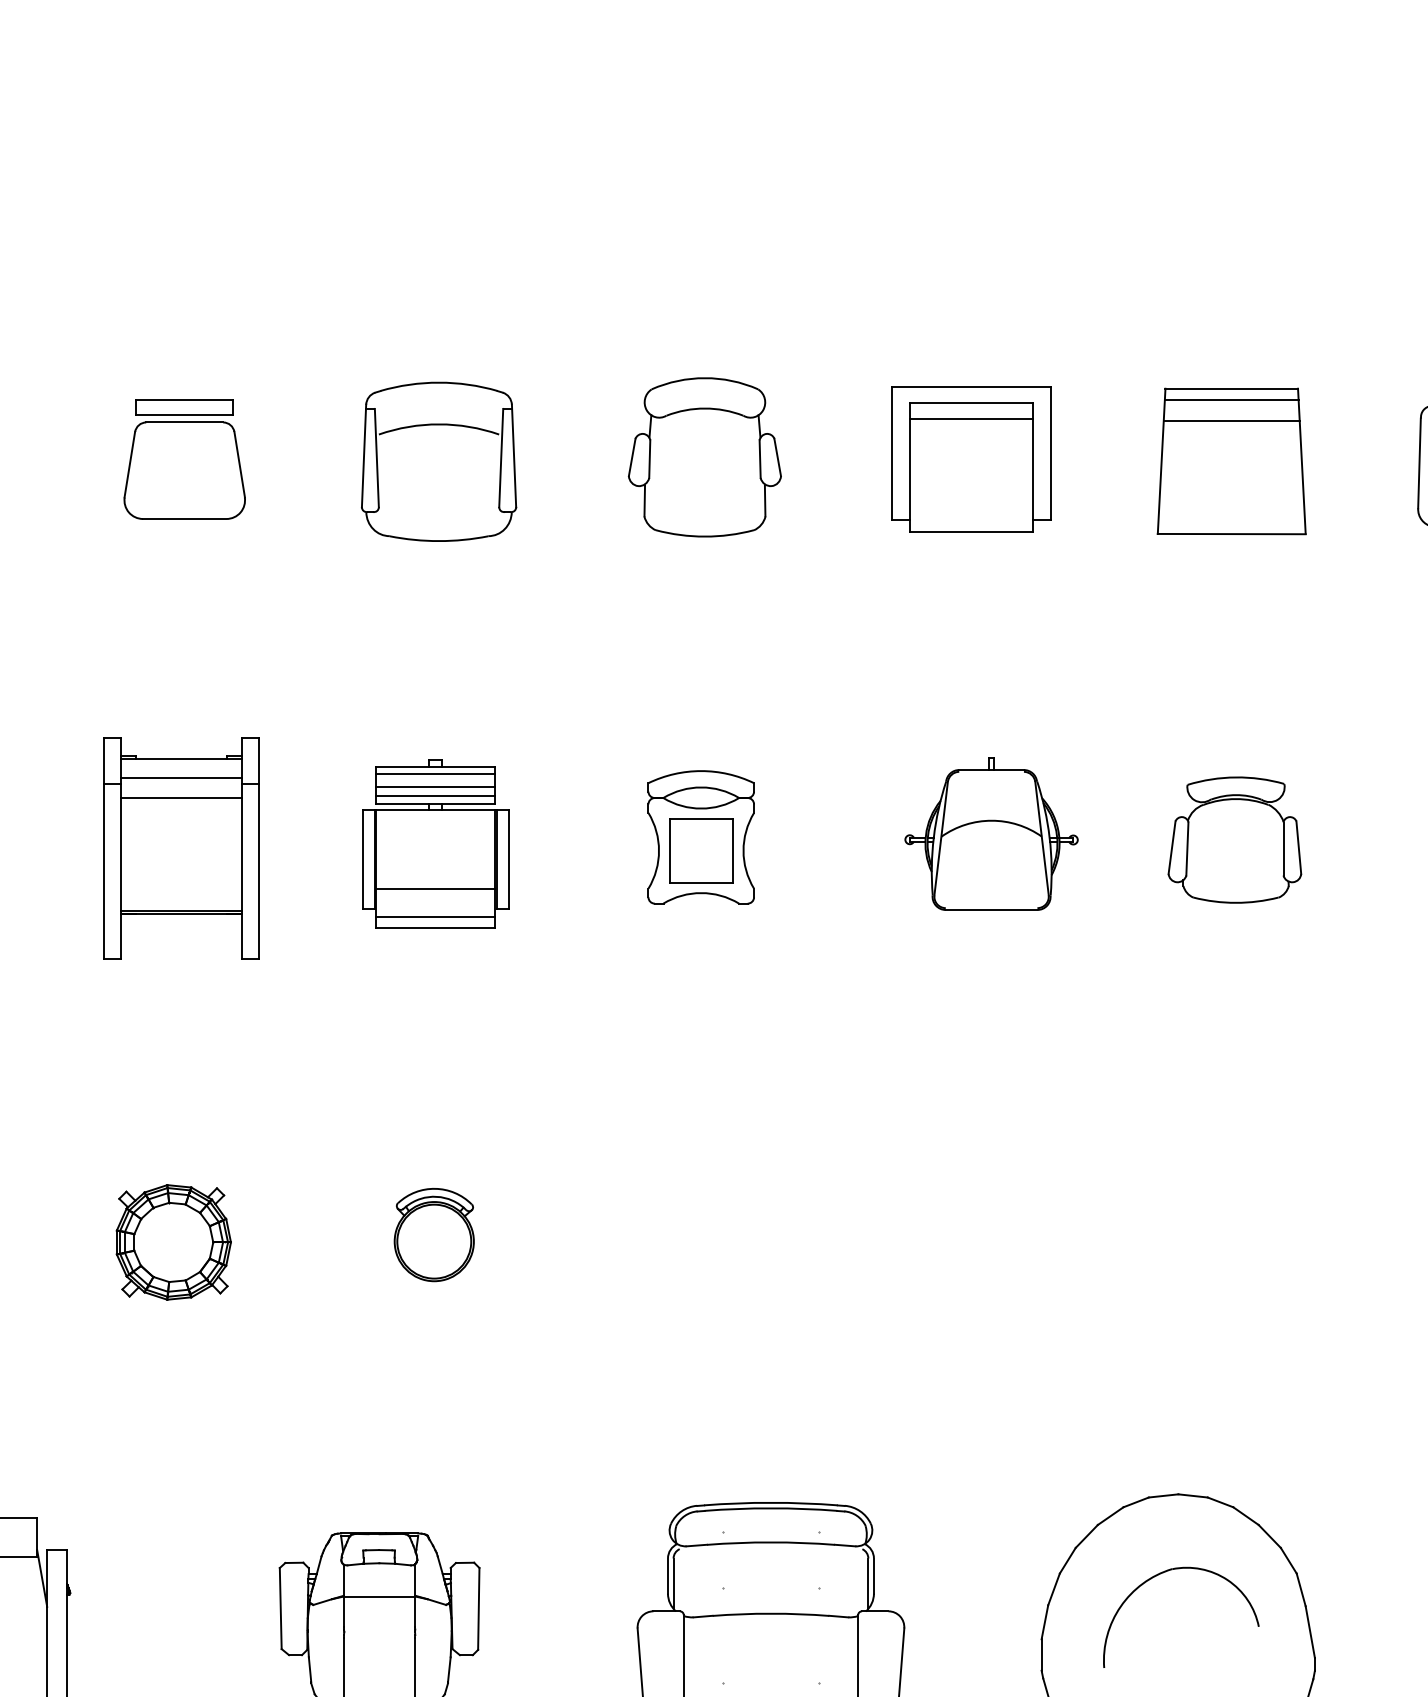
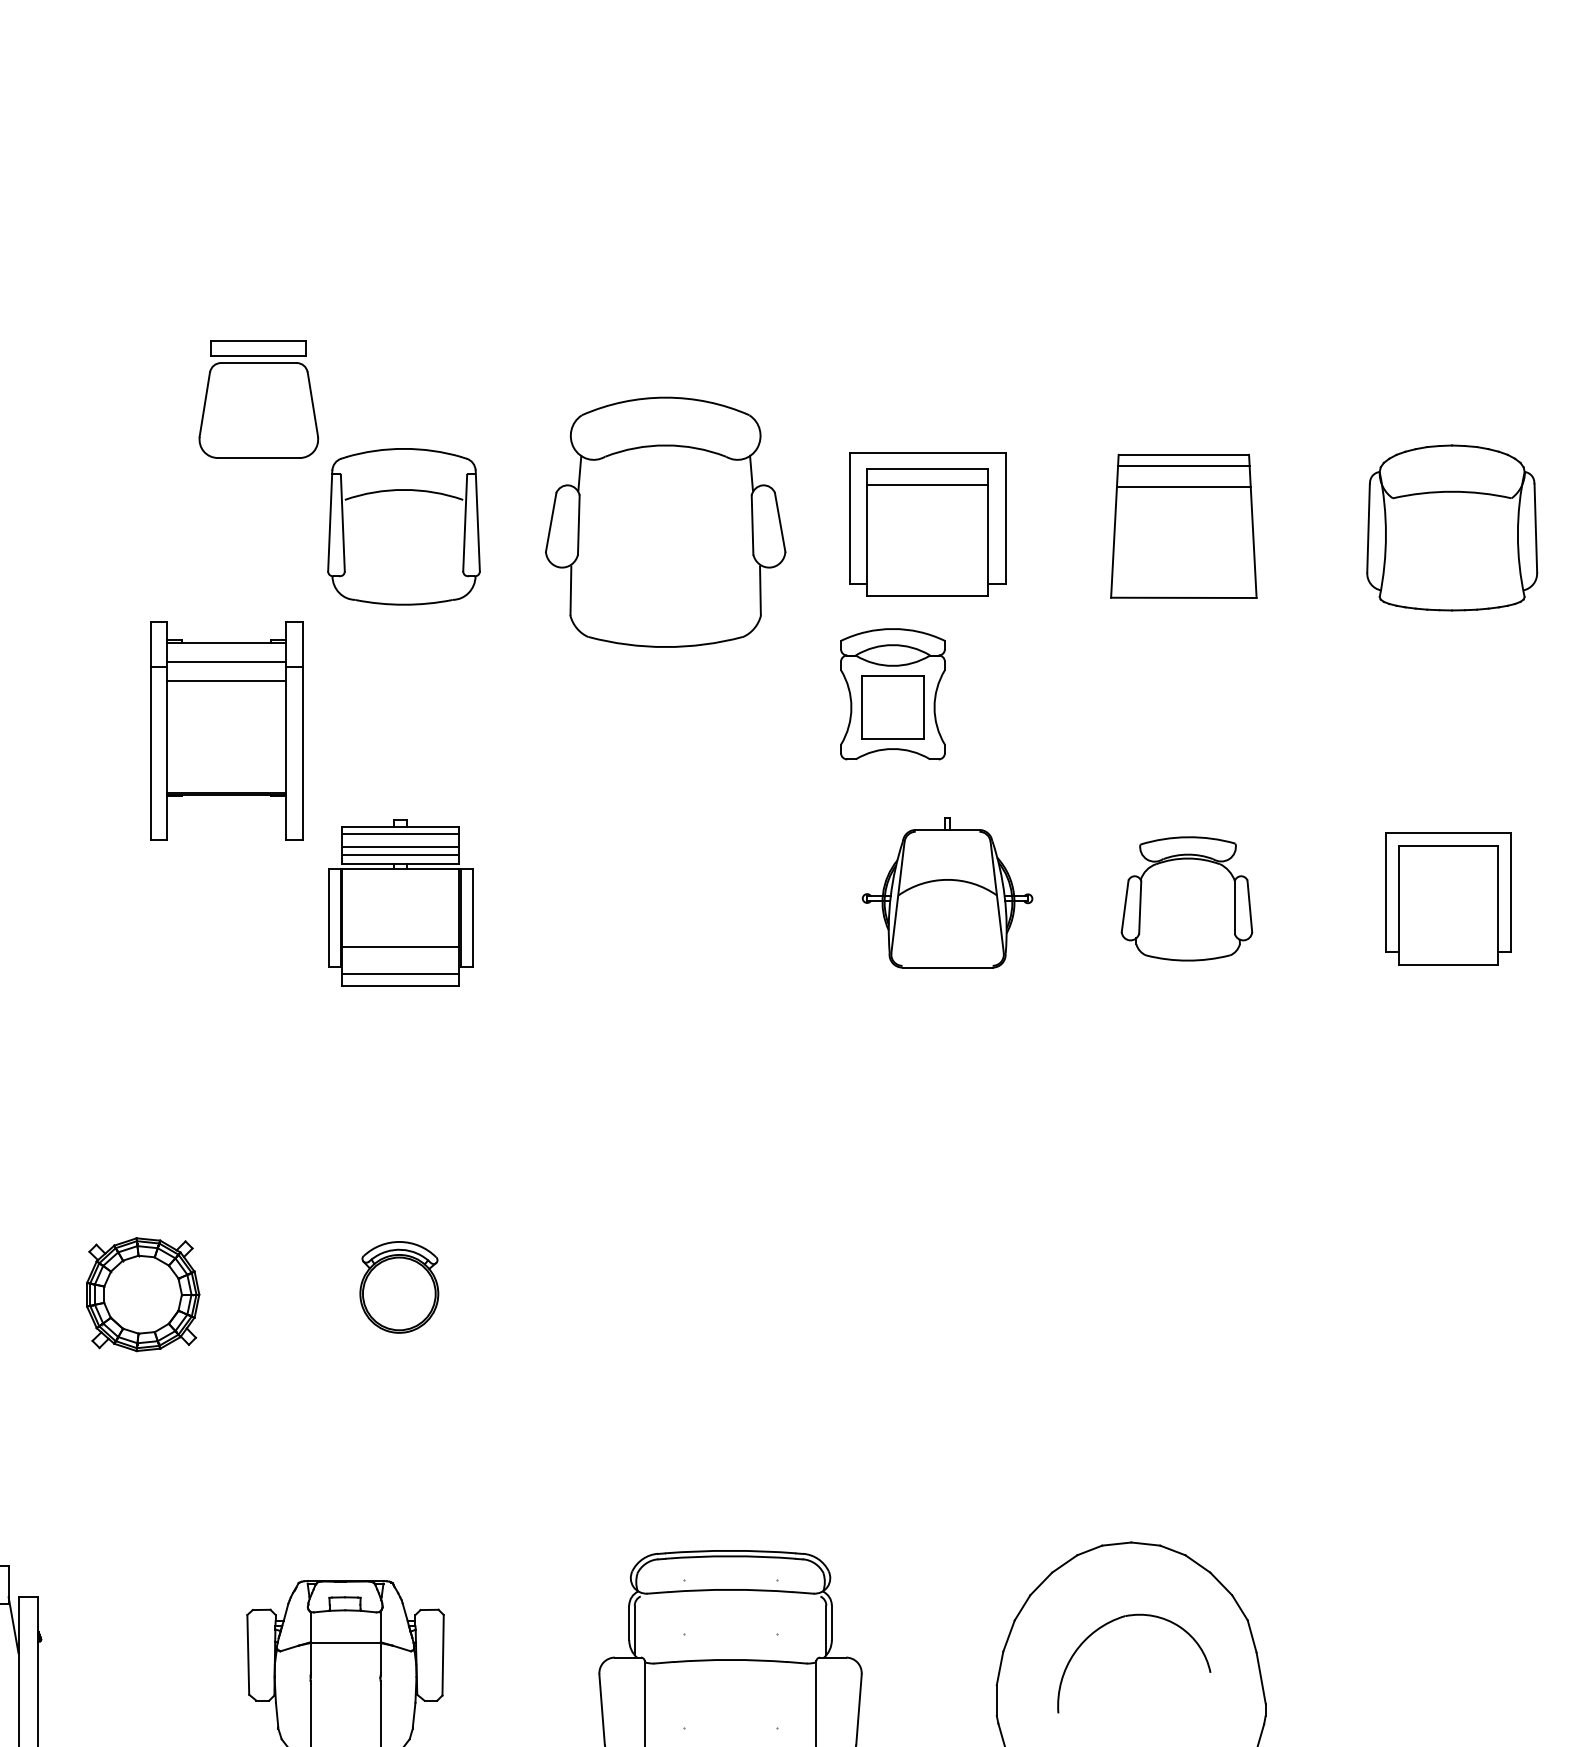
part: (704, 457) -> (665, 522), size x1.6
part: (184, 459) -> (258, 399), moved
part: (700, 837) -> (892, 694), moved
part: (181, 847) -> (226, 730), moved

